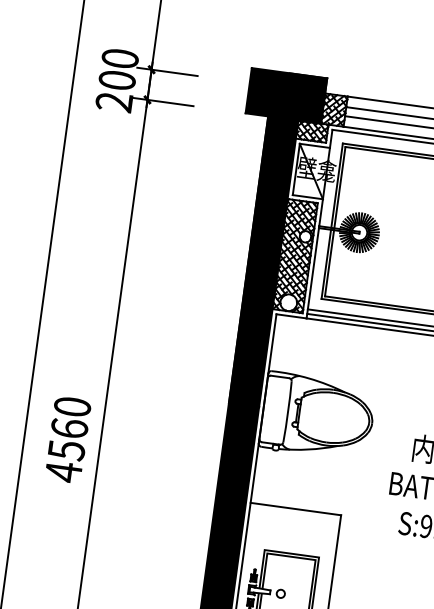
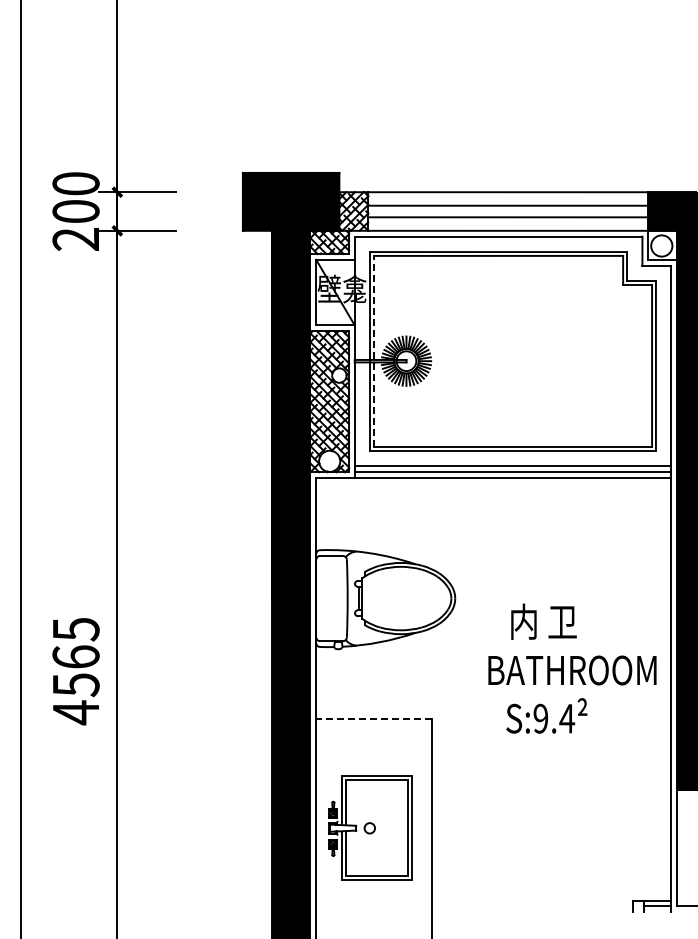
line: (335, 221) -> (374, 351), solid -> dashed
text: (72, 406) -> (75, 629), 4560 -> 4565
line: (296, 509) -> (374, 719), solid -> dashed

